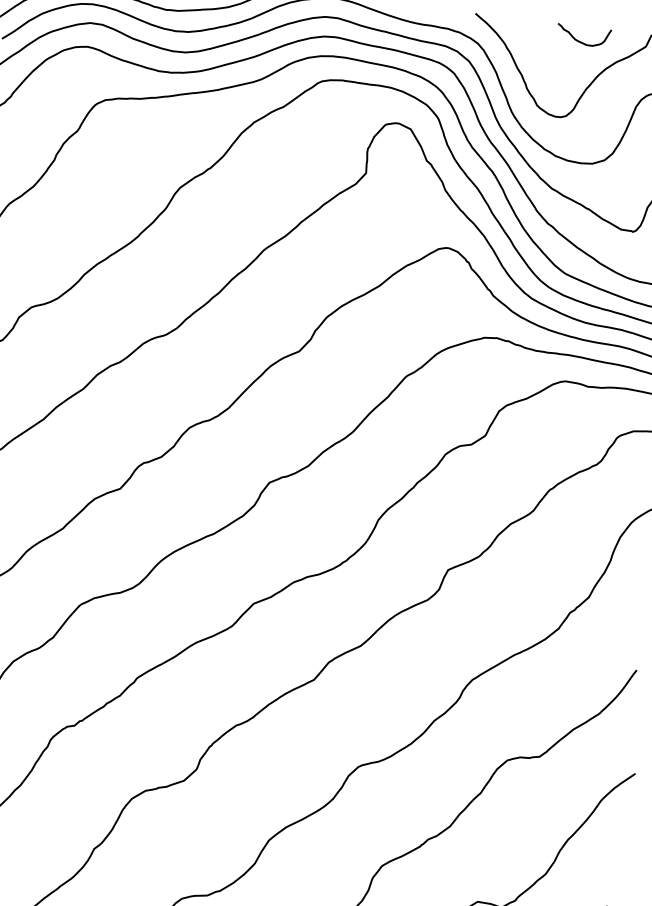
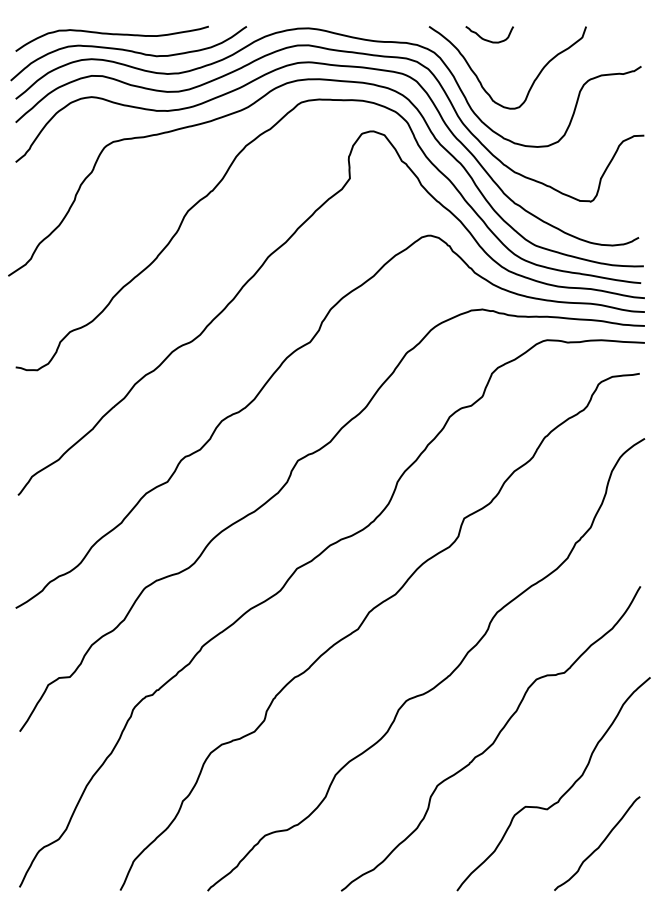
curve: (580, 40) -> (487, 39), moved

